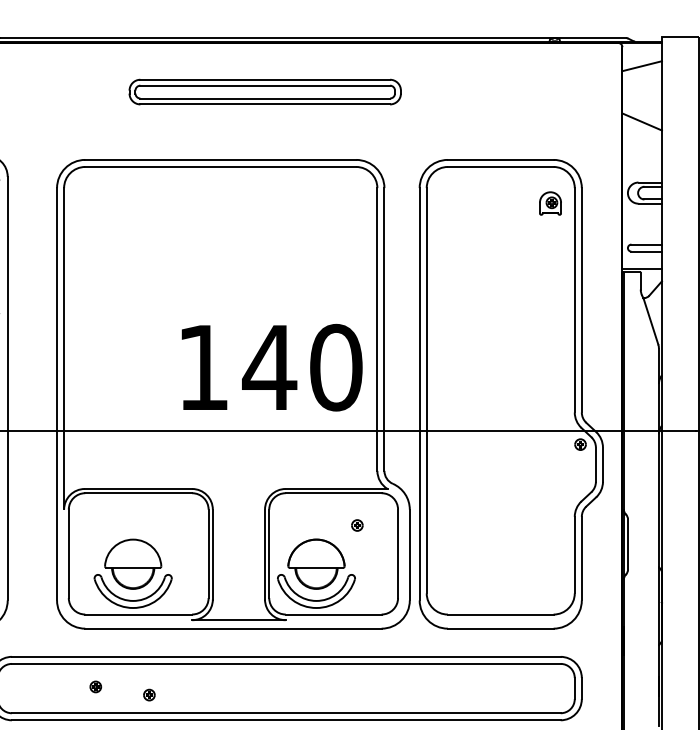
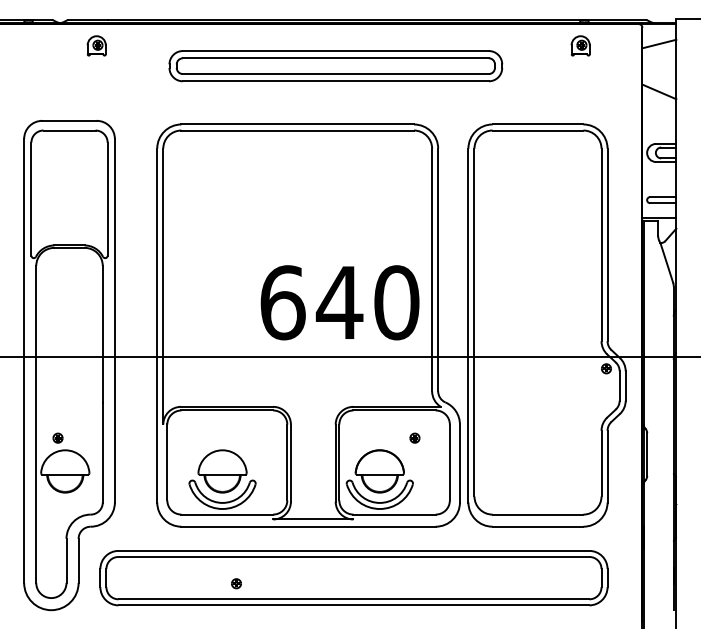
part: (264, 92) -> (335, 66), size x1.43
part: (550, 203) -> (580, 45), moved
text: (203, 367) -> (282, 302), 140 -> 640
part: (95, 686) -> (190, 576), removed

